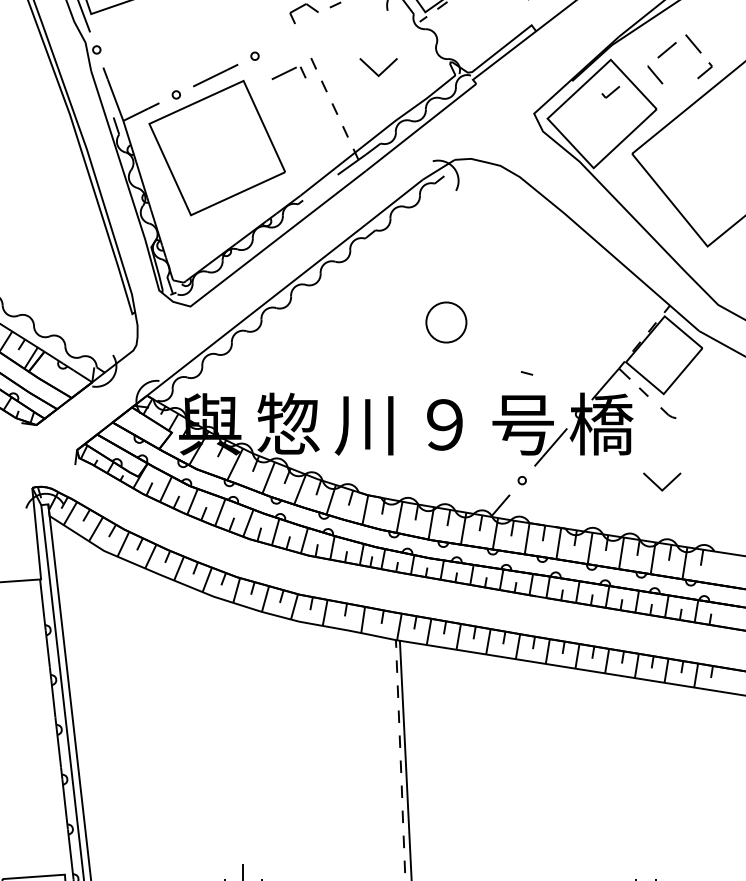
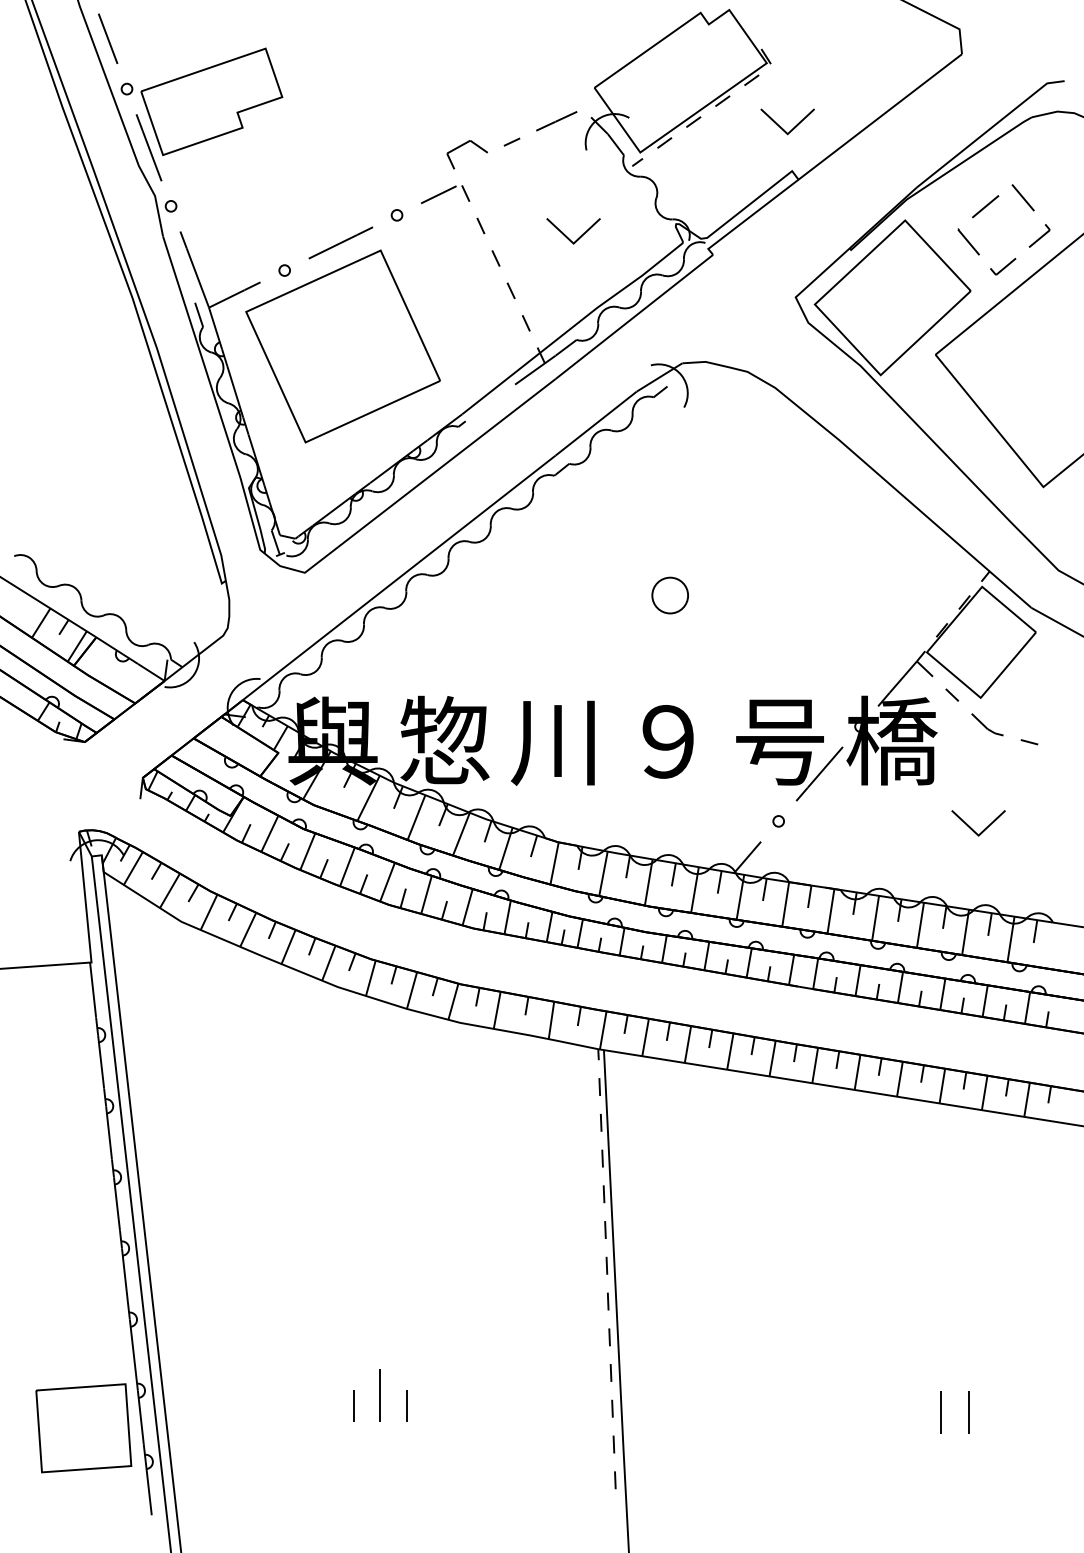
part: (288, 73) -> (445, 194), moved
part: (611, 92) -> (1003, 266), moved
part: (445, 322) -> (669, 595), size x0.62
line: (527, 373) -> (1029, 742), moved
part: (668, 412) -> (987, 724), size x1.43

